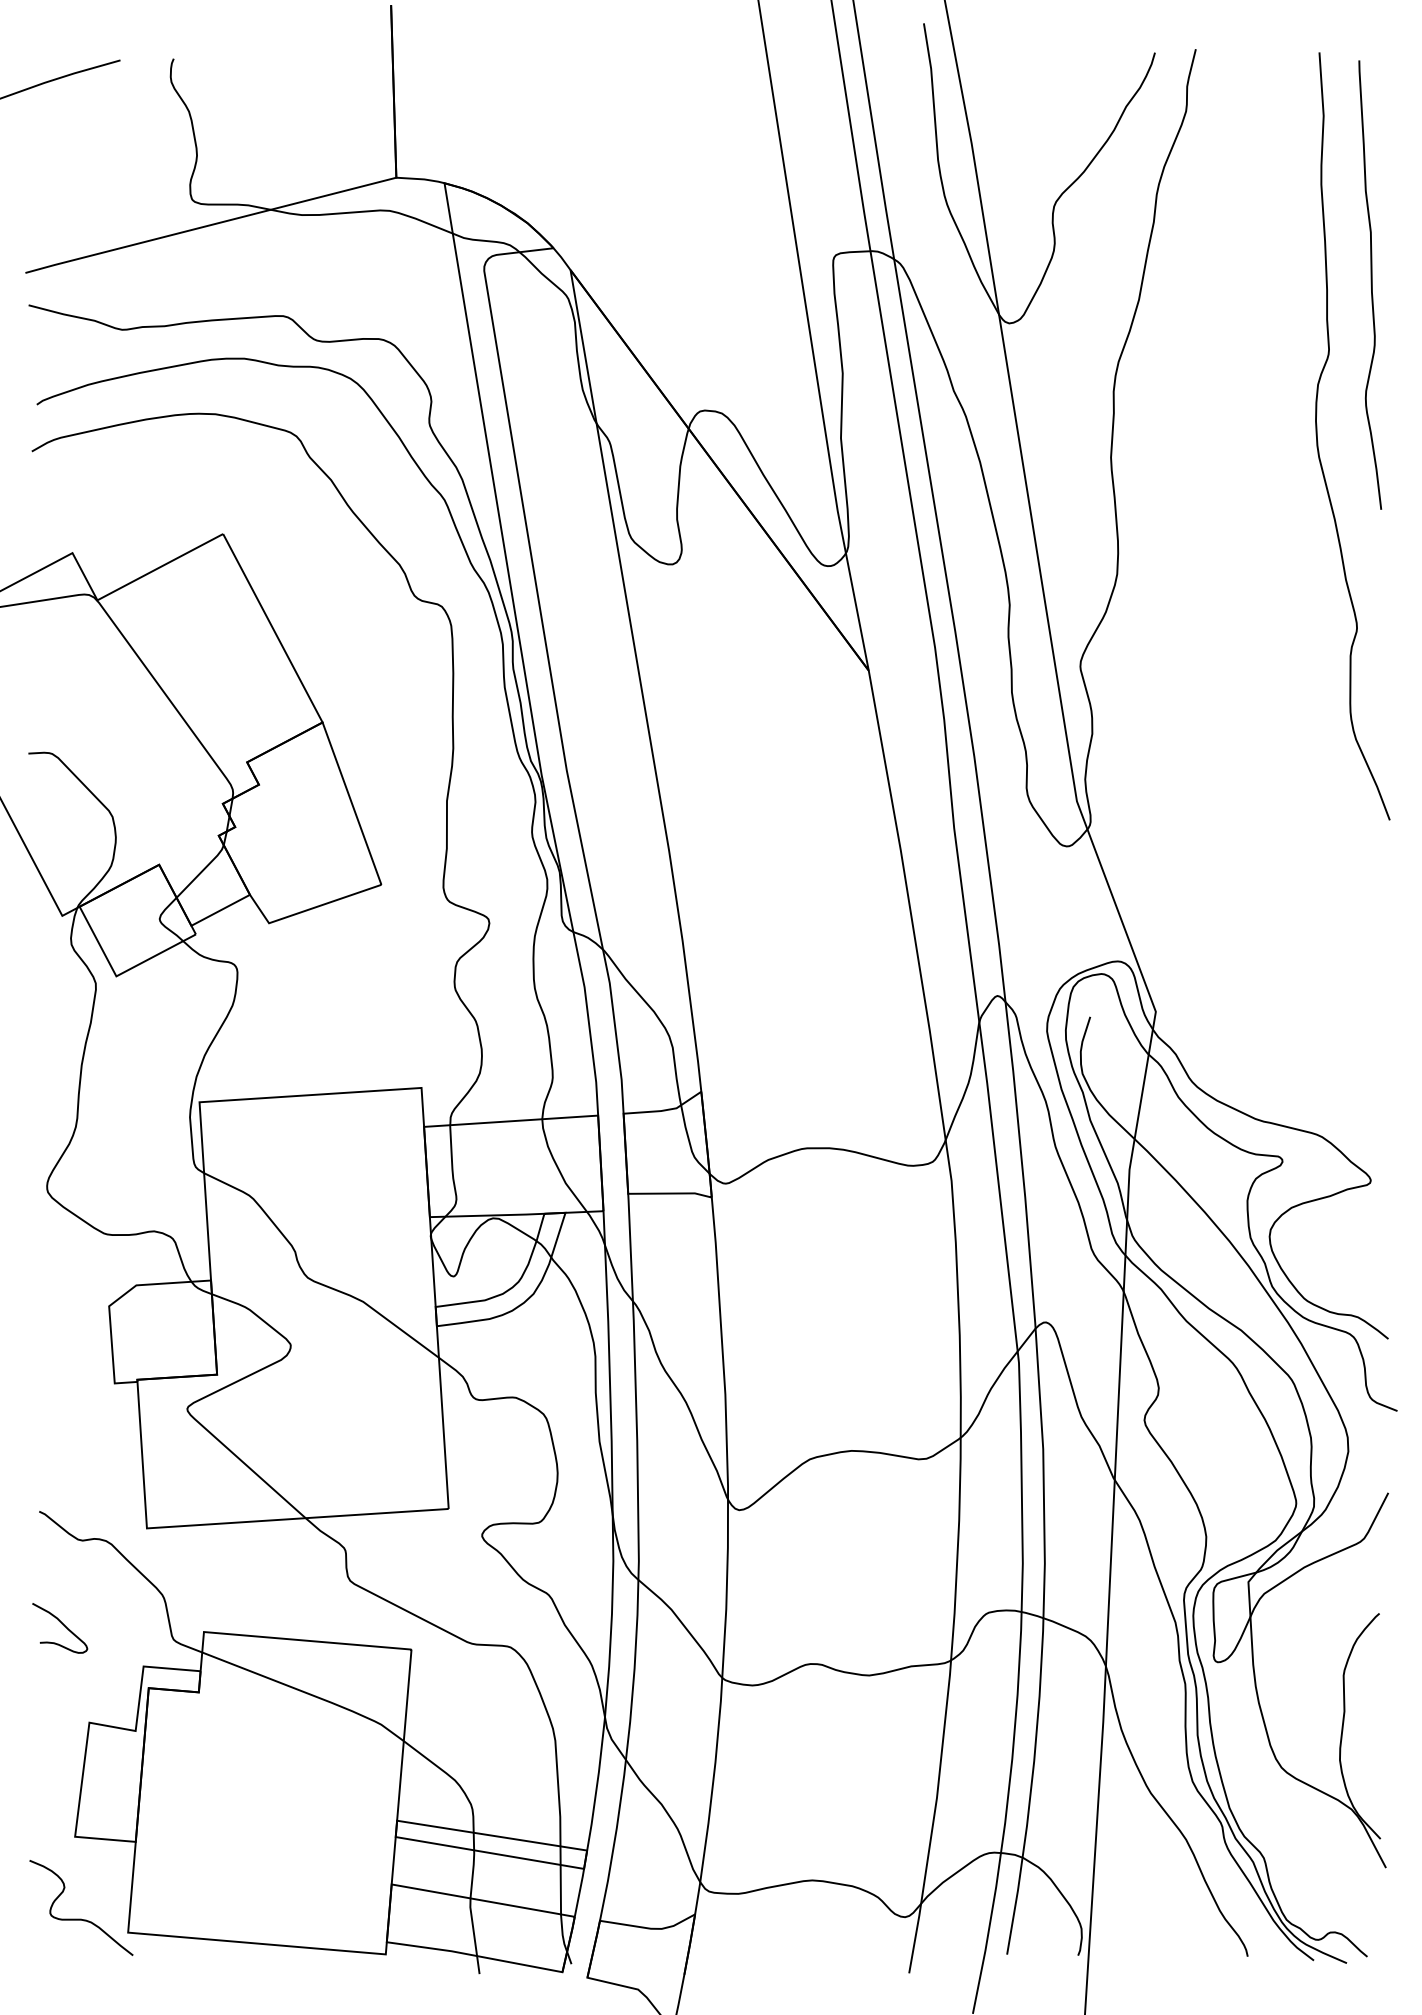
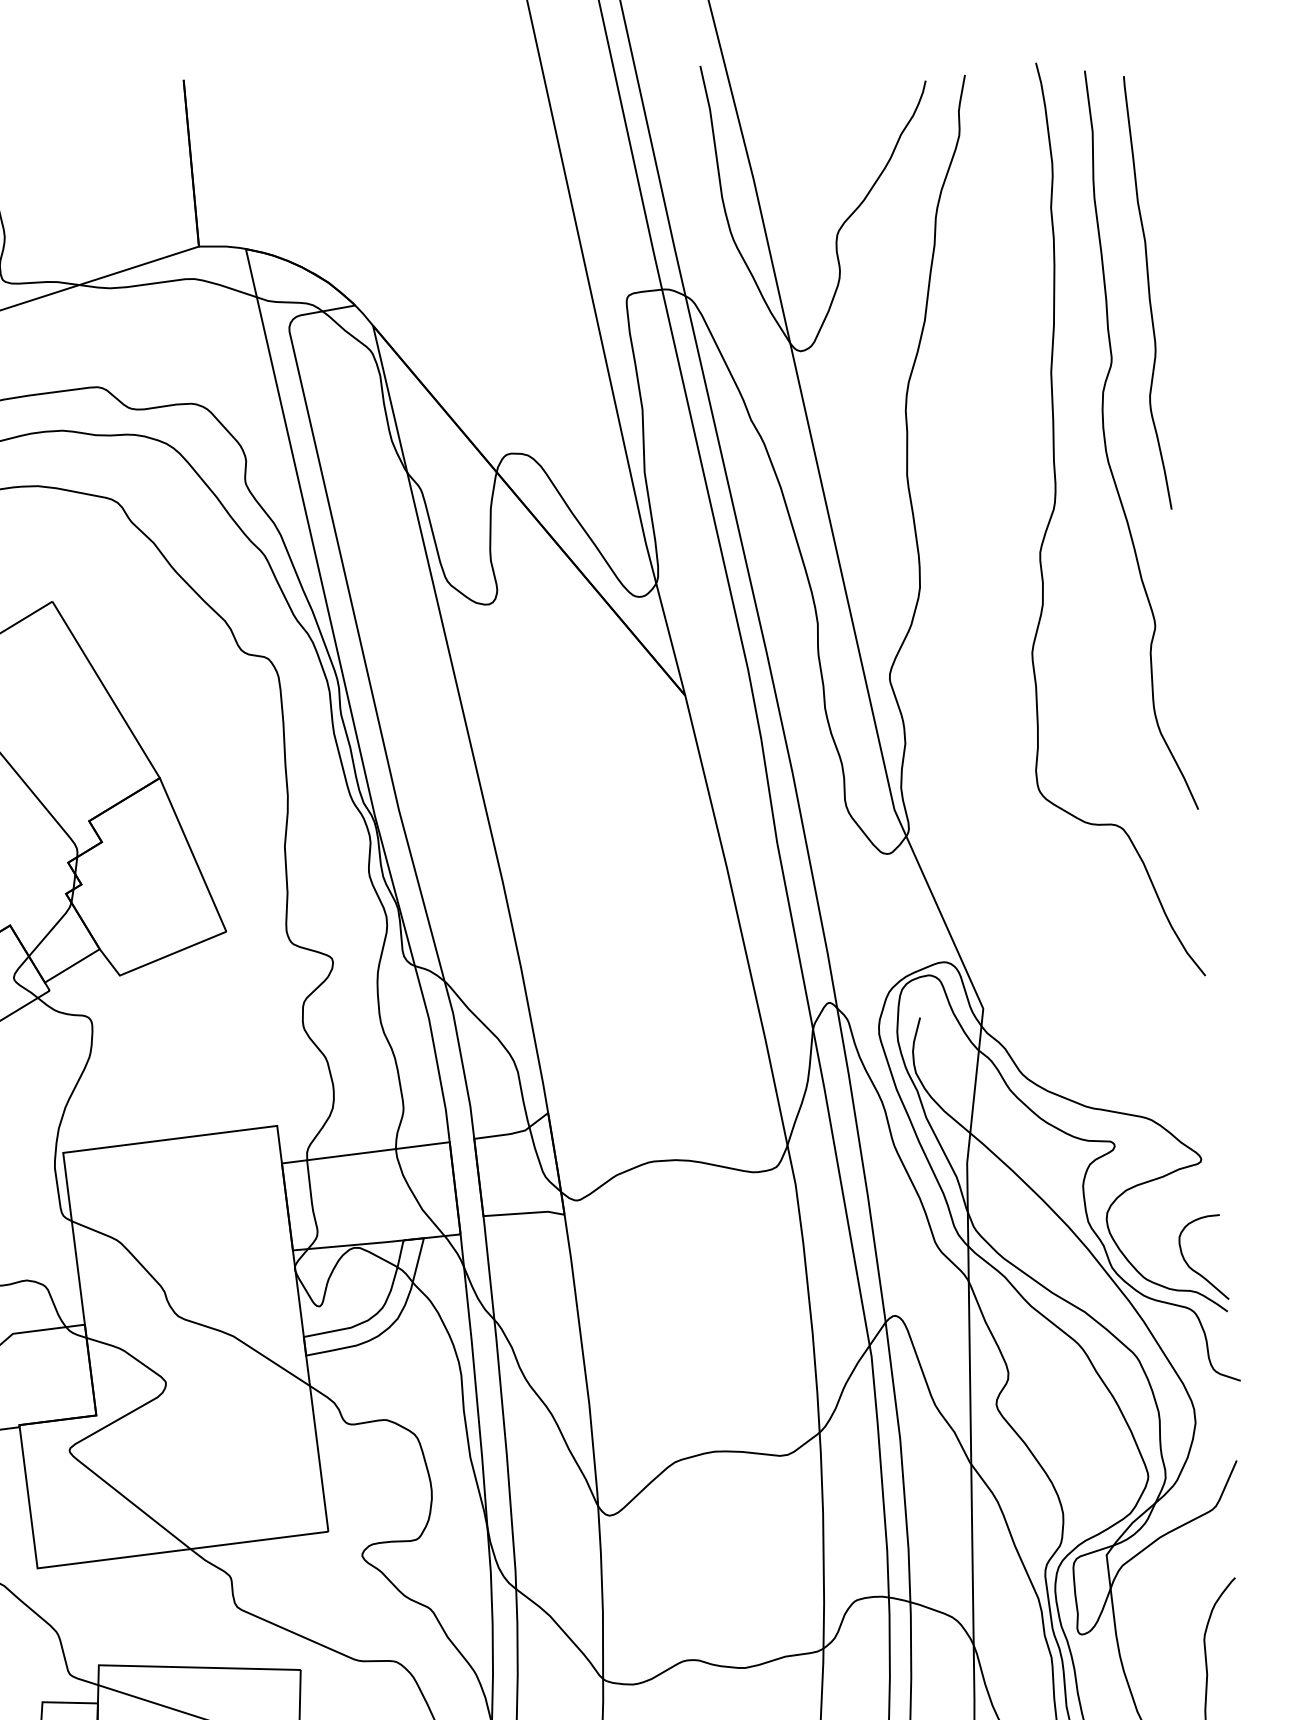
curve: (1261, 500) -> (1055, 507), added
curve: (1356, 1293) -> (1194, 1269), added

